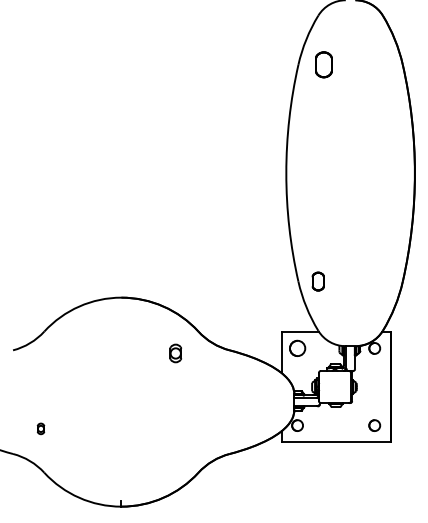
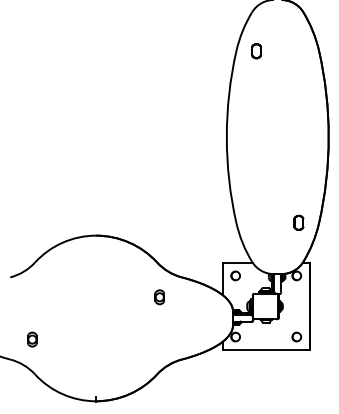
part: (323, 64) -> (256, 50), size x0.71
part: (317, 281) -> (298, 222), moved
circle: (297, 348) -> (235, 275), size x0.71
part: (175, 353) -> (159, 297), moved
part: (40, 428) -> (32, 339), size x1.67

